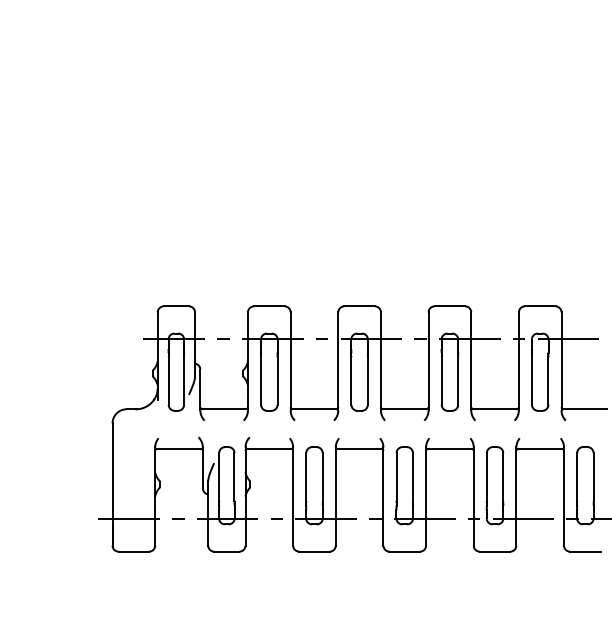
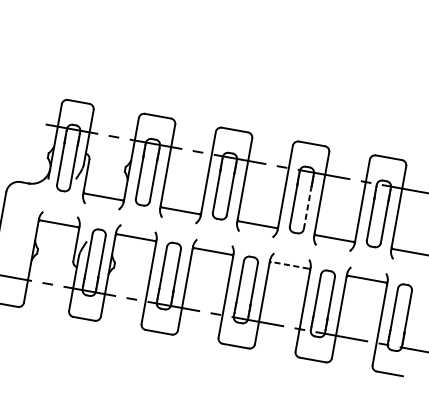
line: (458, 381) -> (307, 209), solid -> dashed
line: (449, 448) -> (289, 265), solid -> dashed

